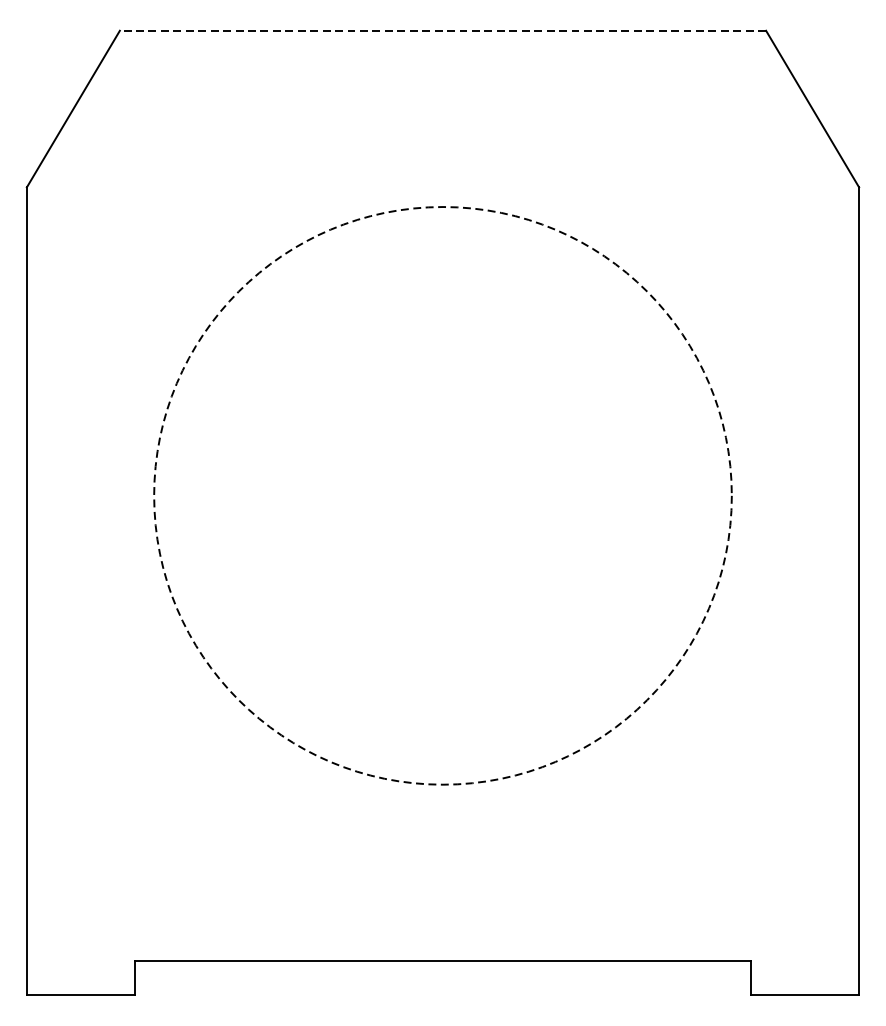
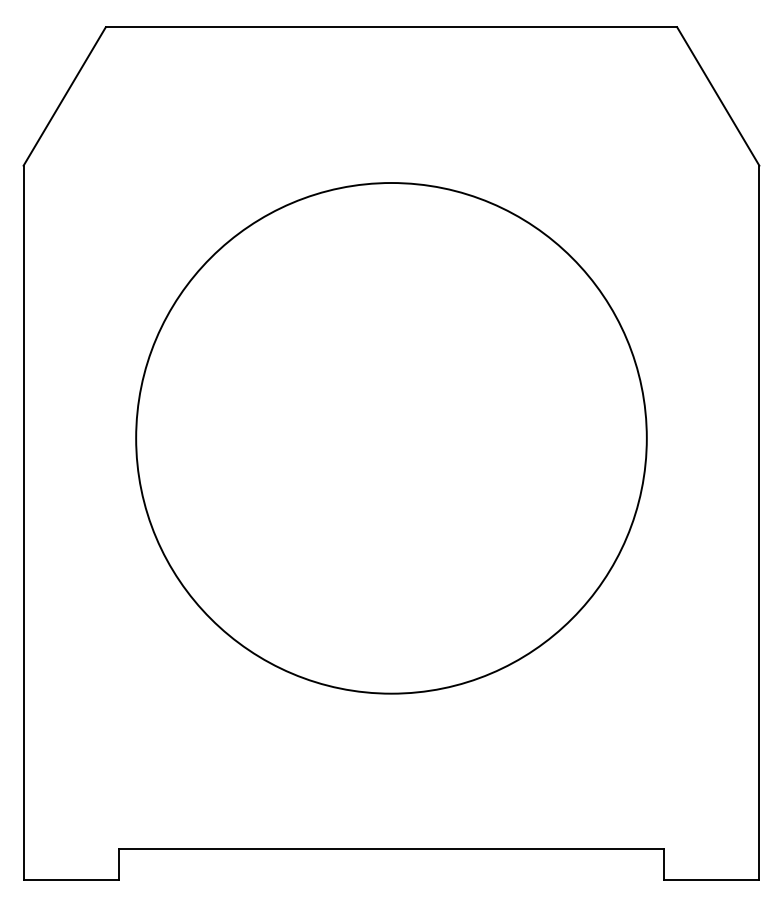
line: (443, 31) -> (391, 27), dashed -> solid
circle: (443, 496) -> (391, 438), dashed -> solid

